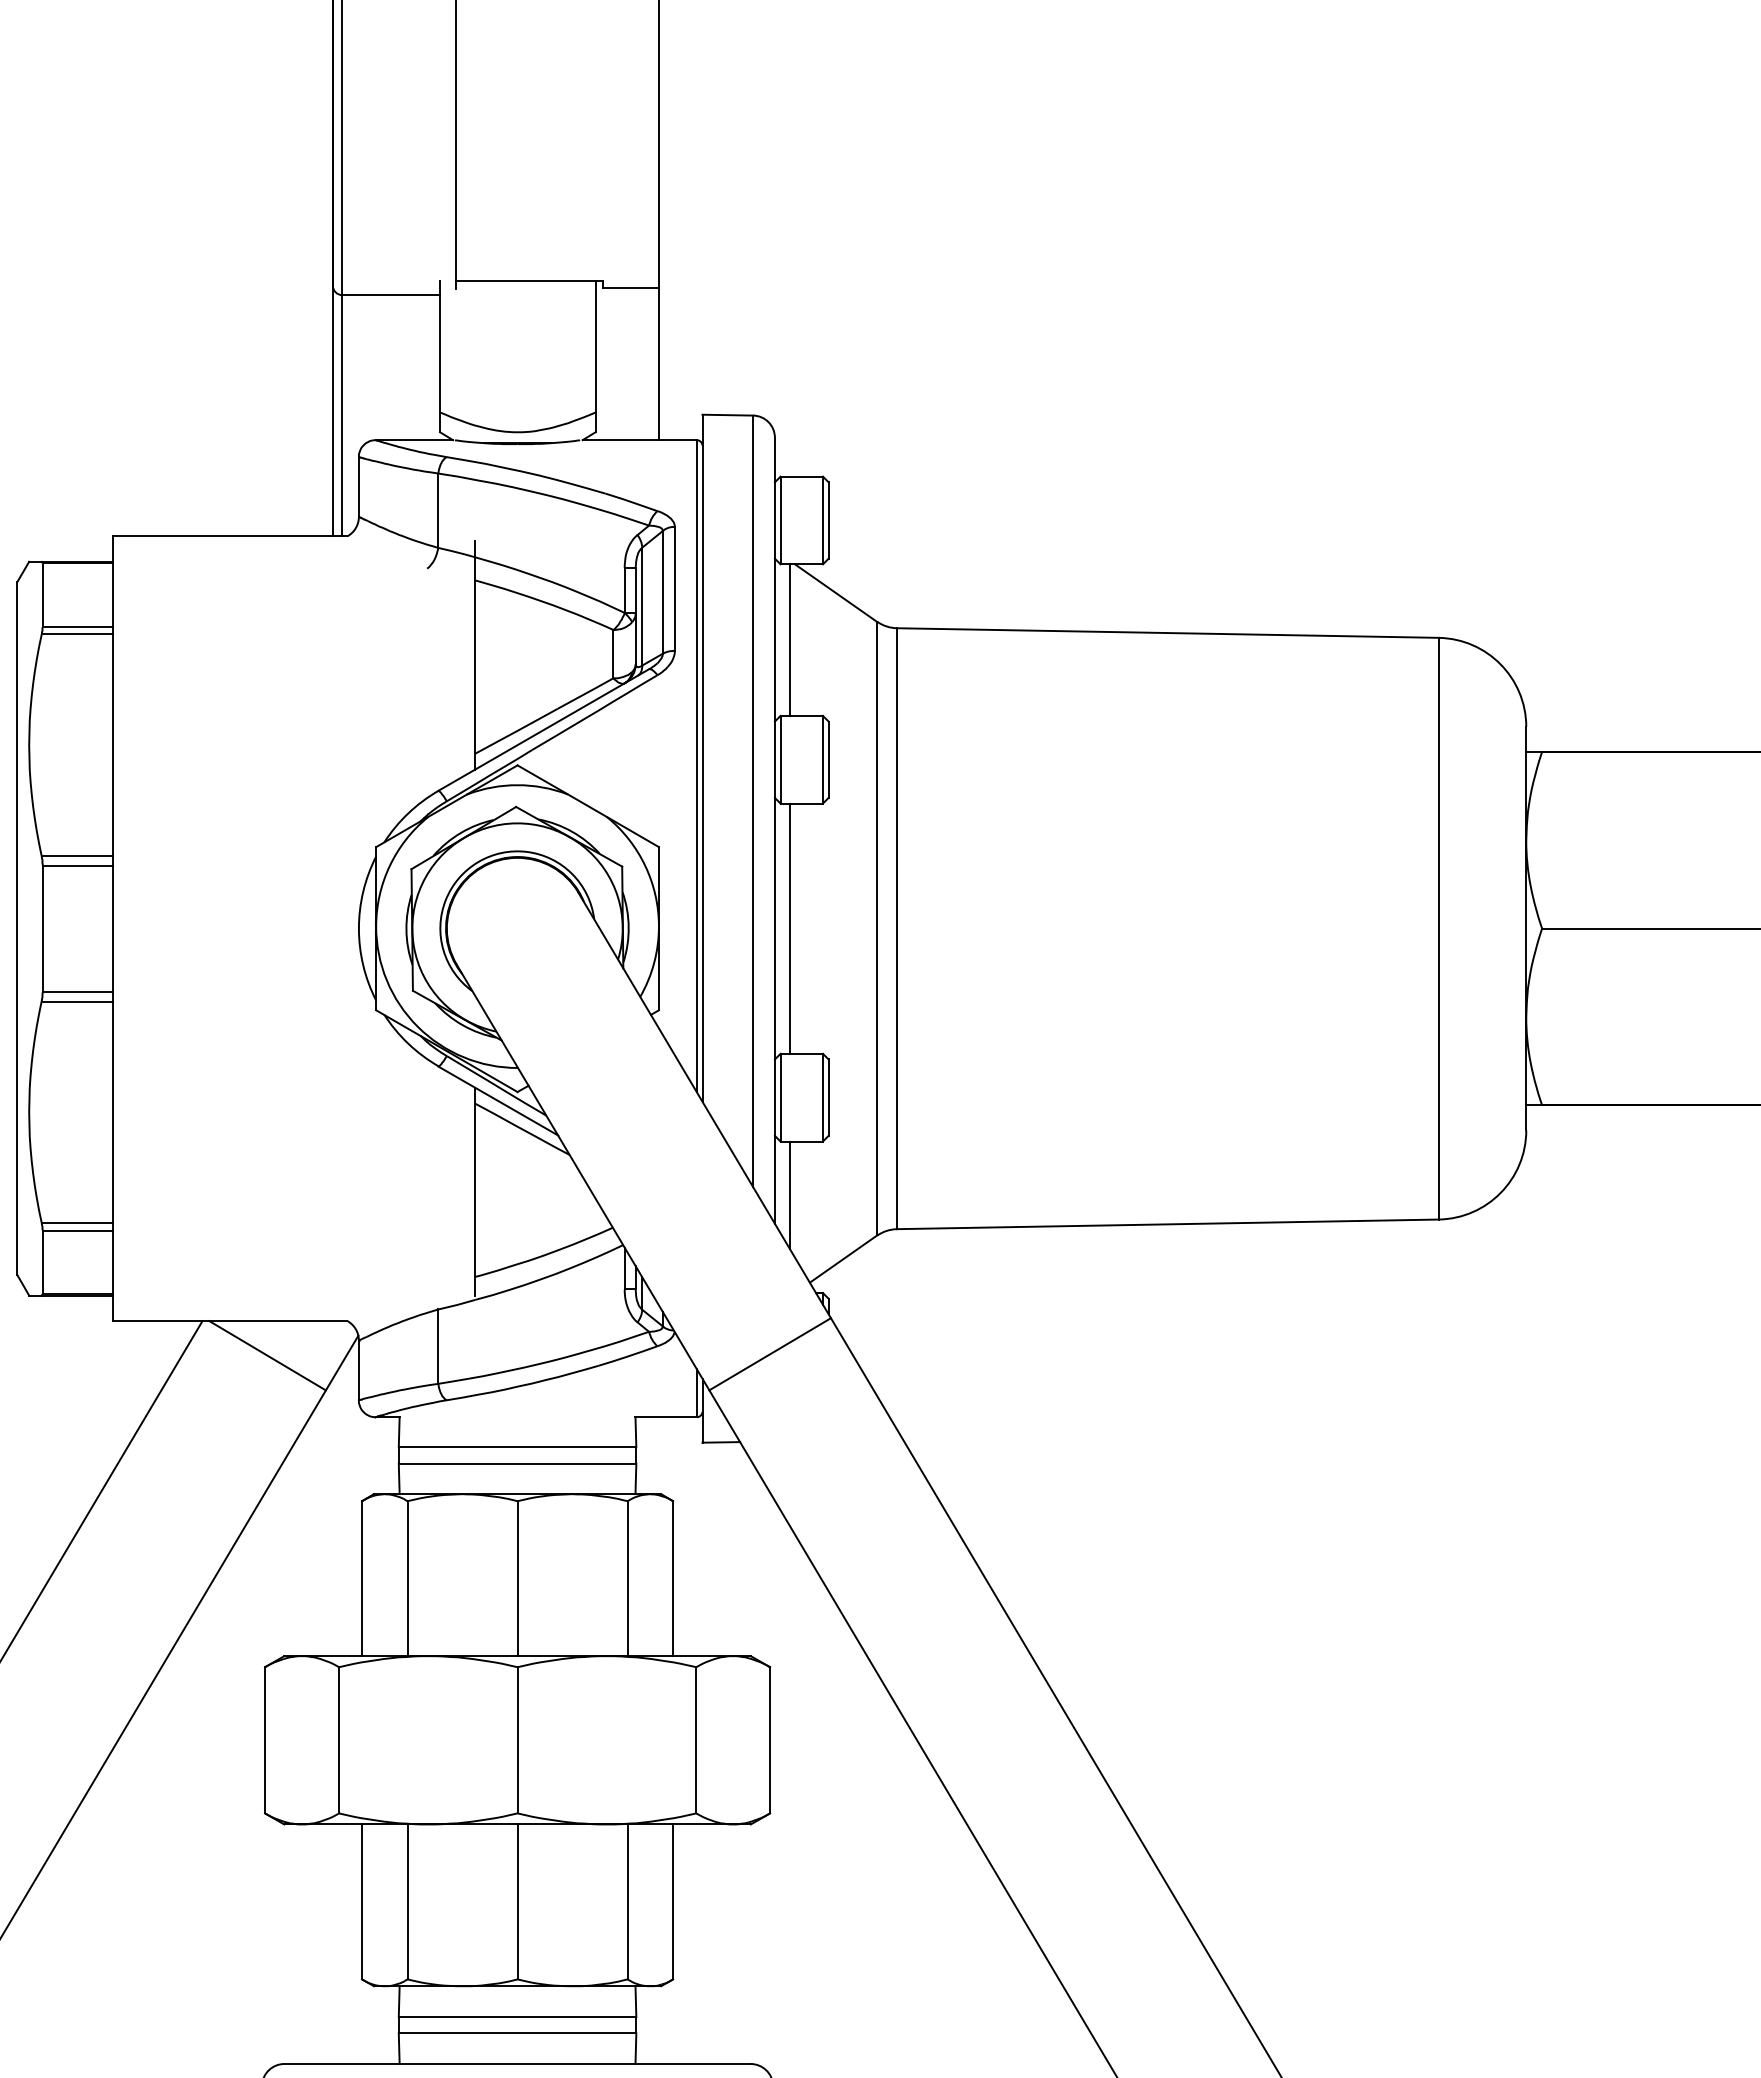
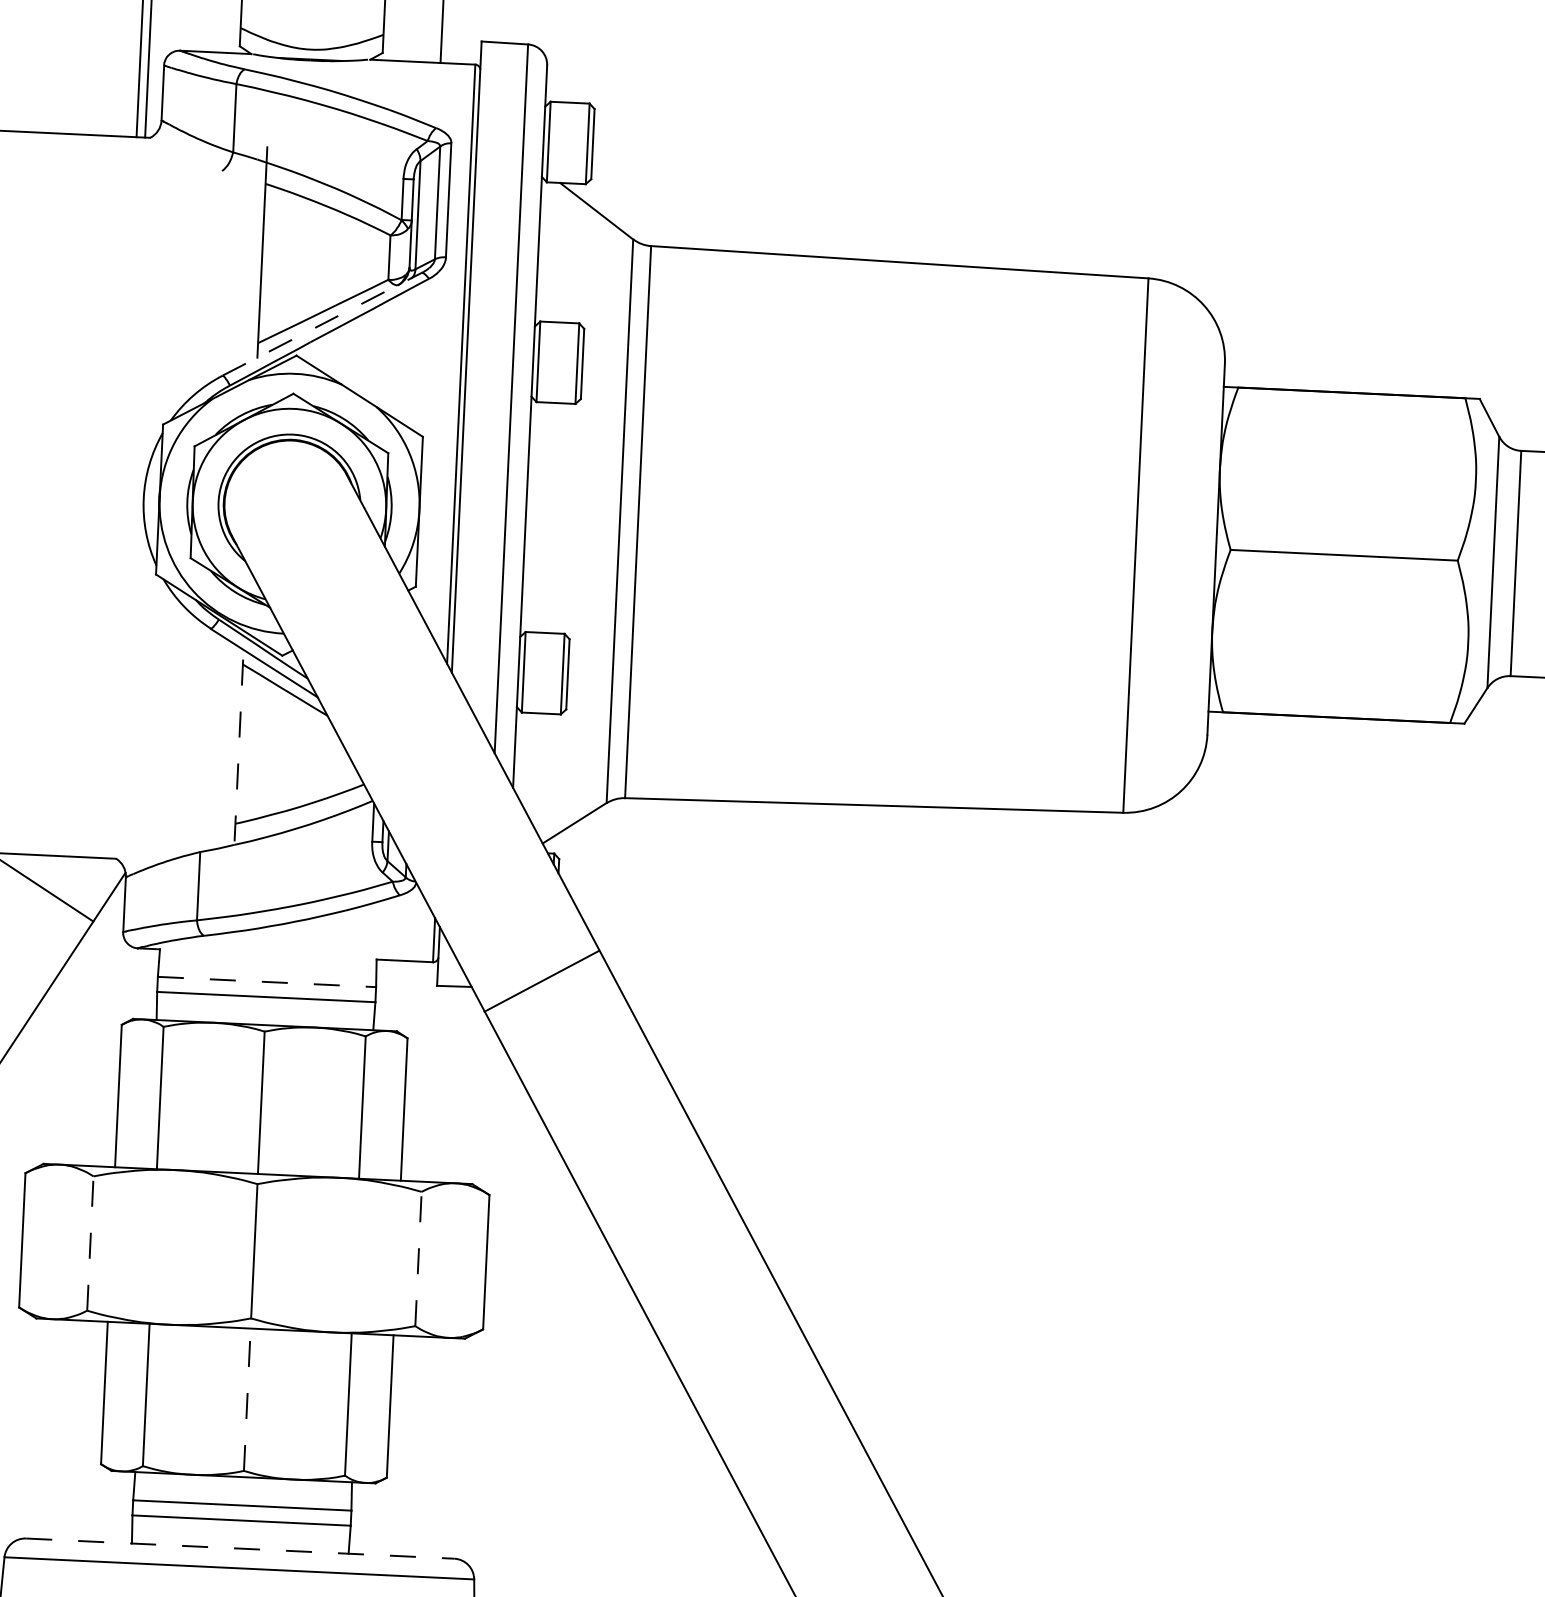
line: (789, 639) -> (551, 251), removed
line: (543, 730) -> (321, 324), solid -> dashed
line: (789, 928) -> (539, 517), removed
line: (475, 1191) -> (239, 745), solid -> dashed
line: (789, 1195) -> (527, 762), removed
line: (769, 1354) -> (541, 981), moved
line: (517, 1447) -> (266, 982), solid -> dashed
line: (339, 1739) -> (90, 1242), solid -> dashed
line: (696, 1739) -> (418, 1258), solid -> dashed
line: (517, 1901) -> (247, 1399), solid -> dashed
line: (518, 2063) -> (241, 1548), solid -> dashed

